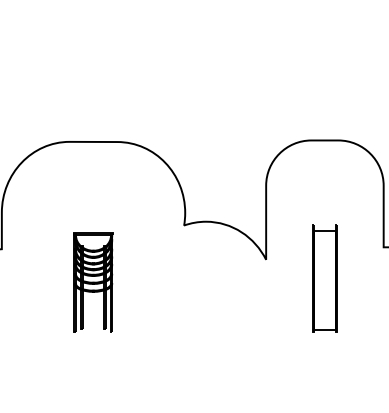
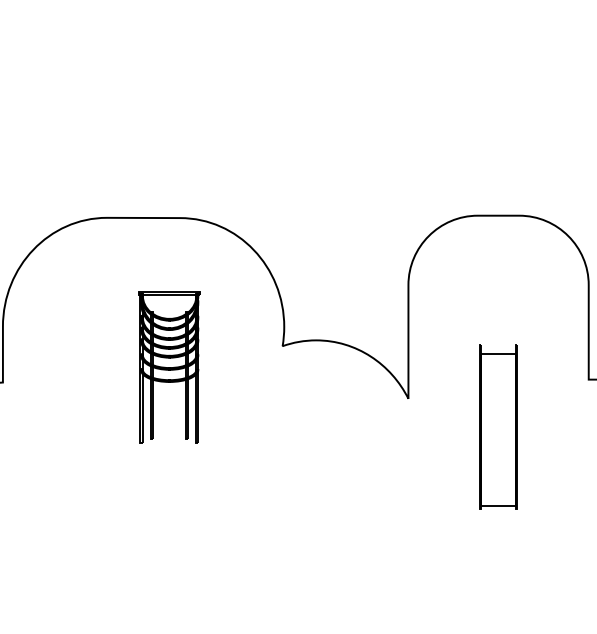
part: (93, 282) -> (169, 367), moved

